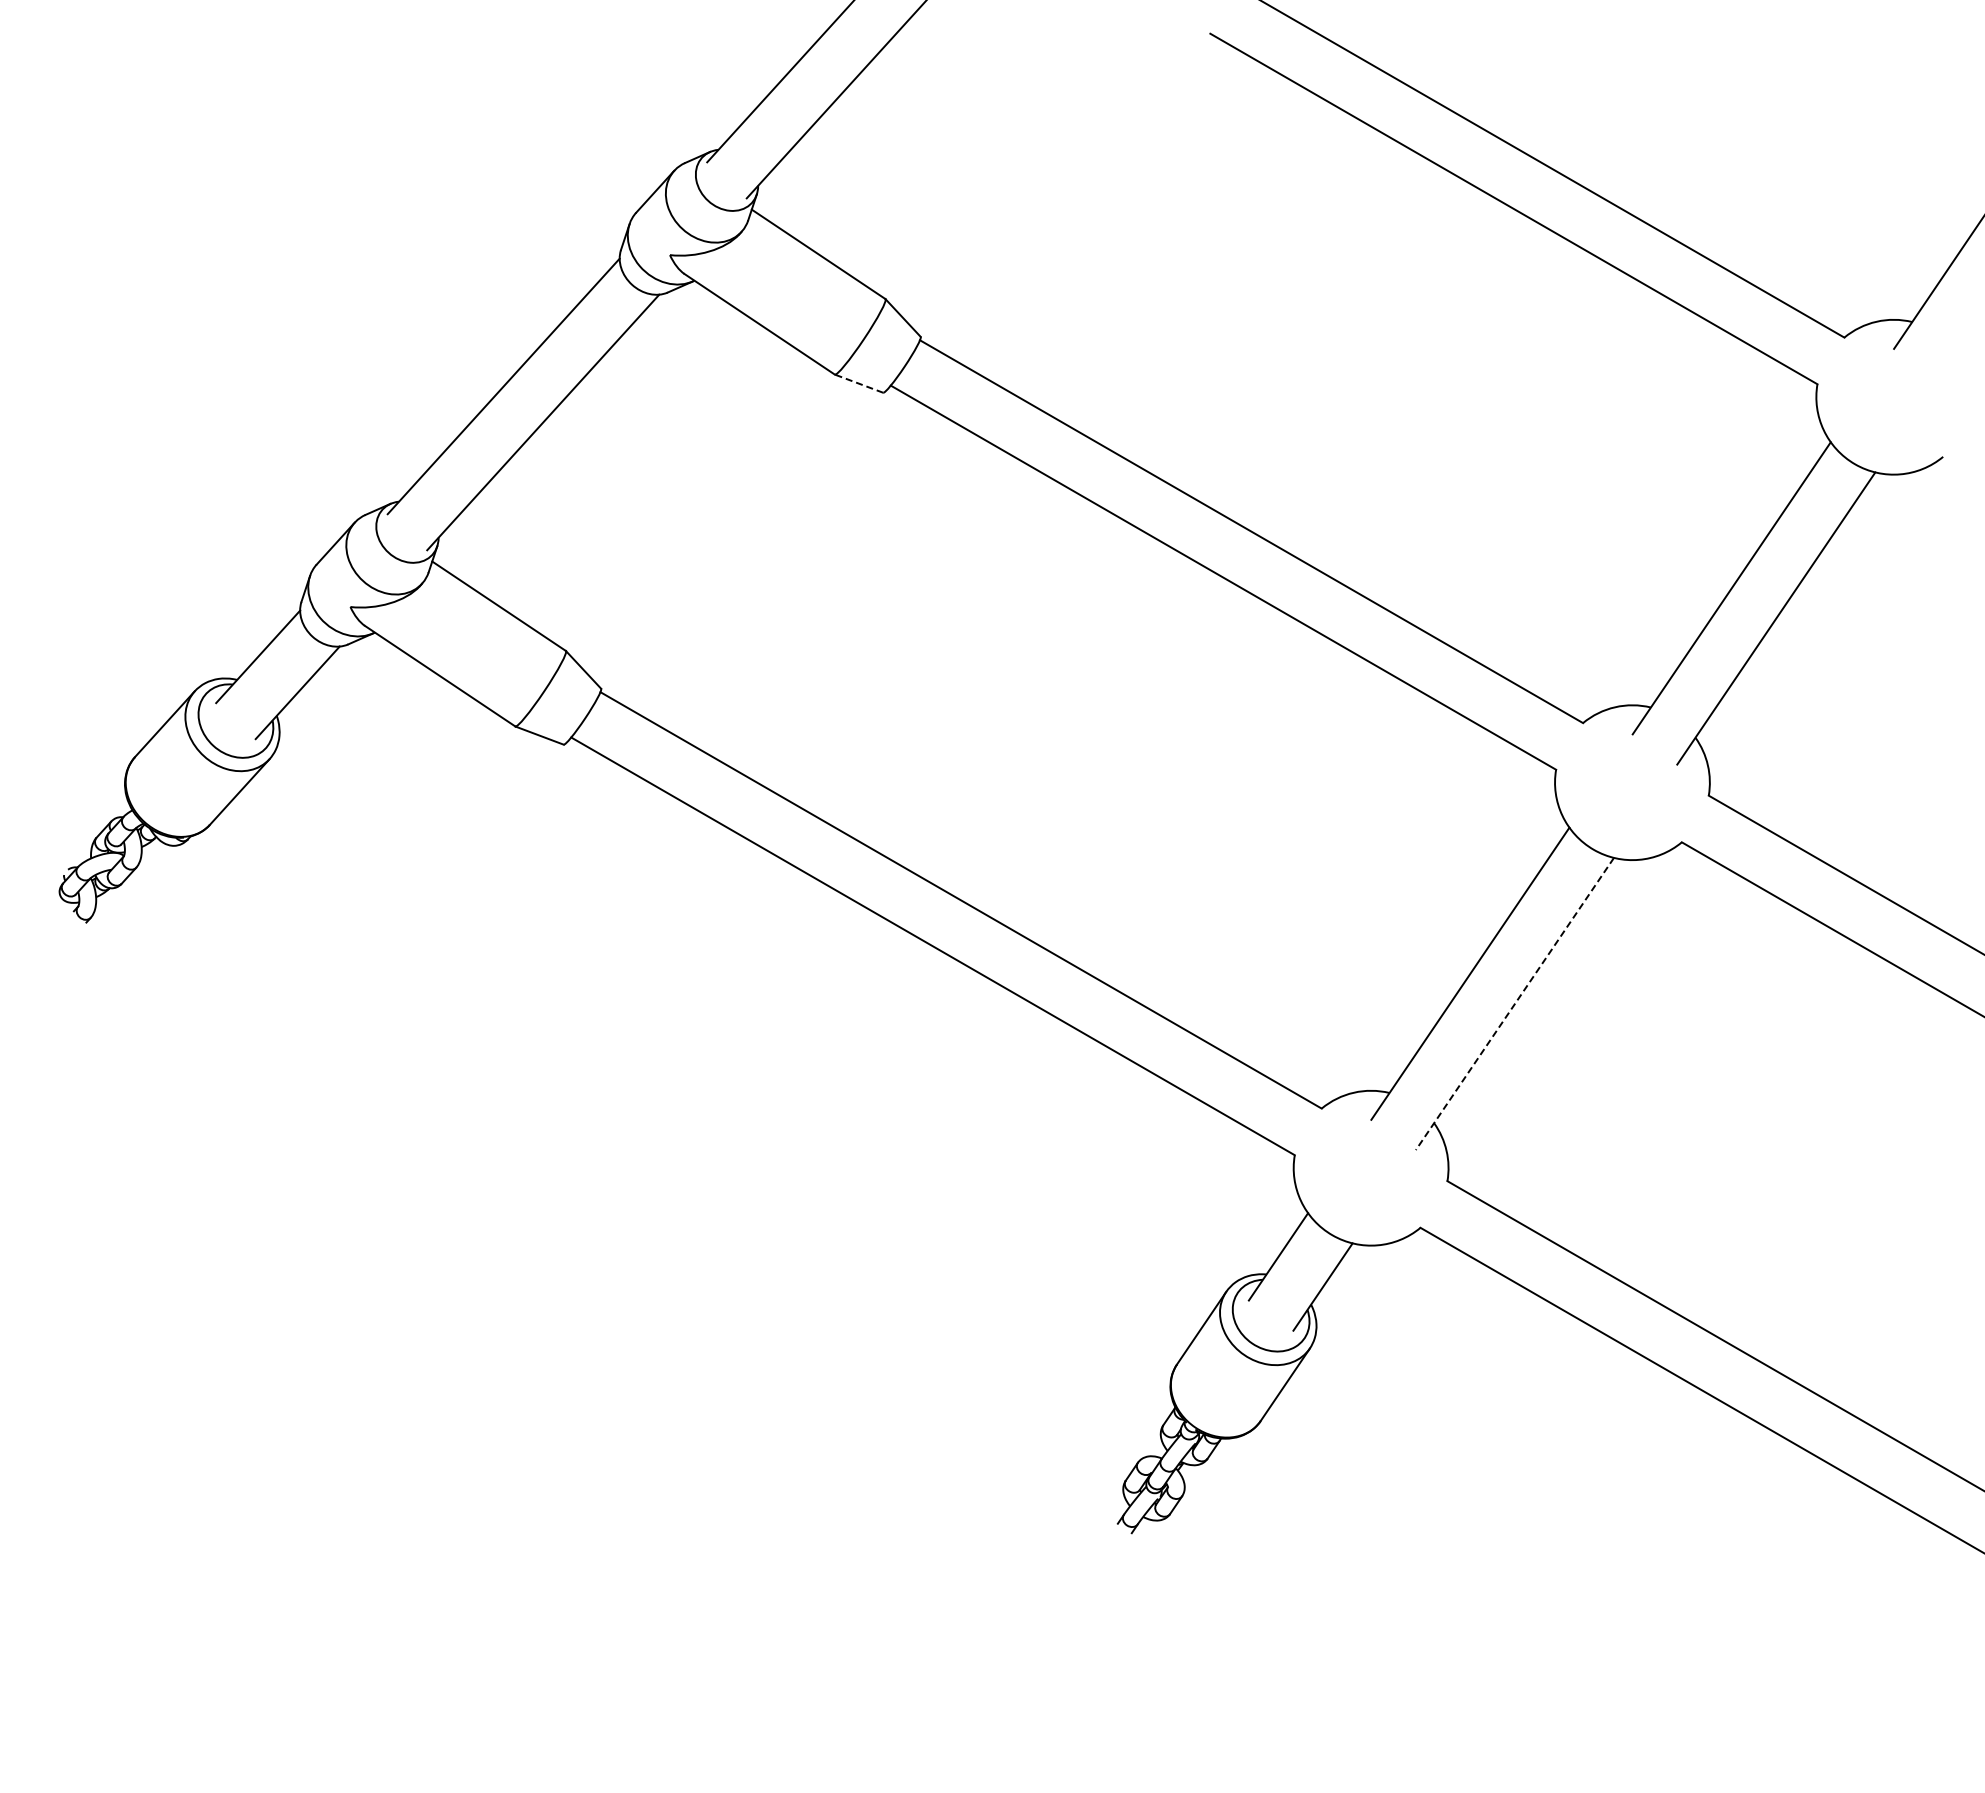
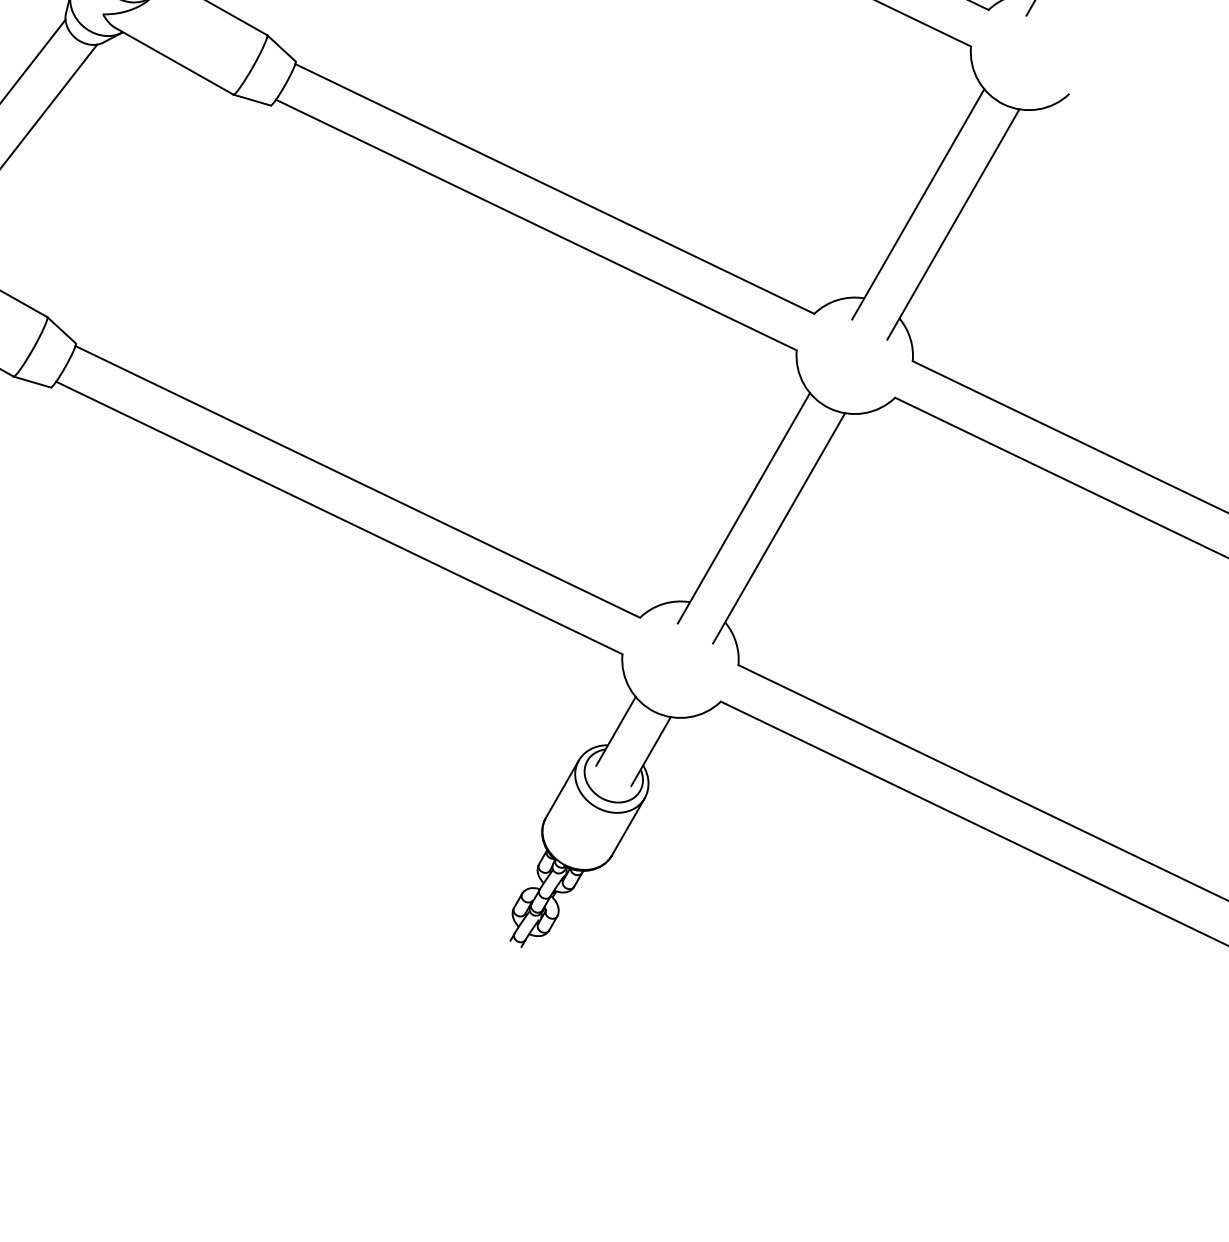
line: (859, 383) -> (252, 99), dashed -> solid
line: (1514, 1004) -> (778, 528), dashed -> solid

